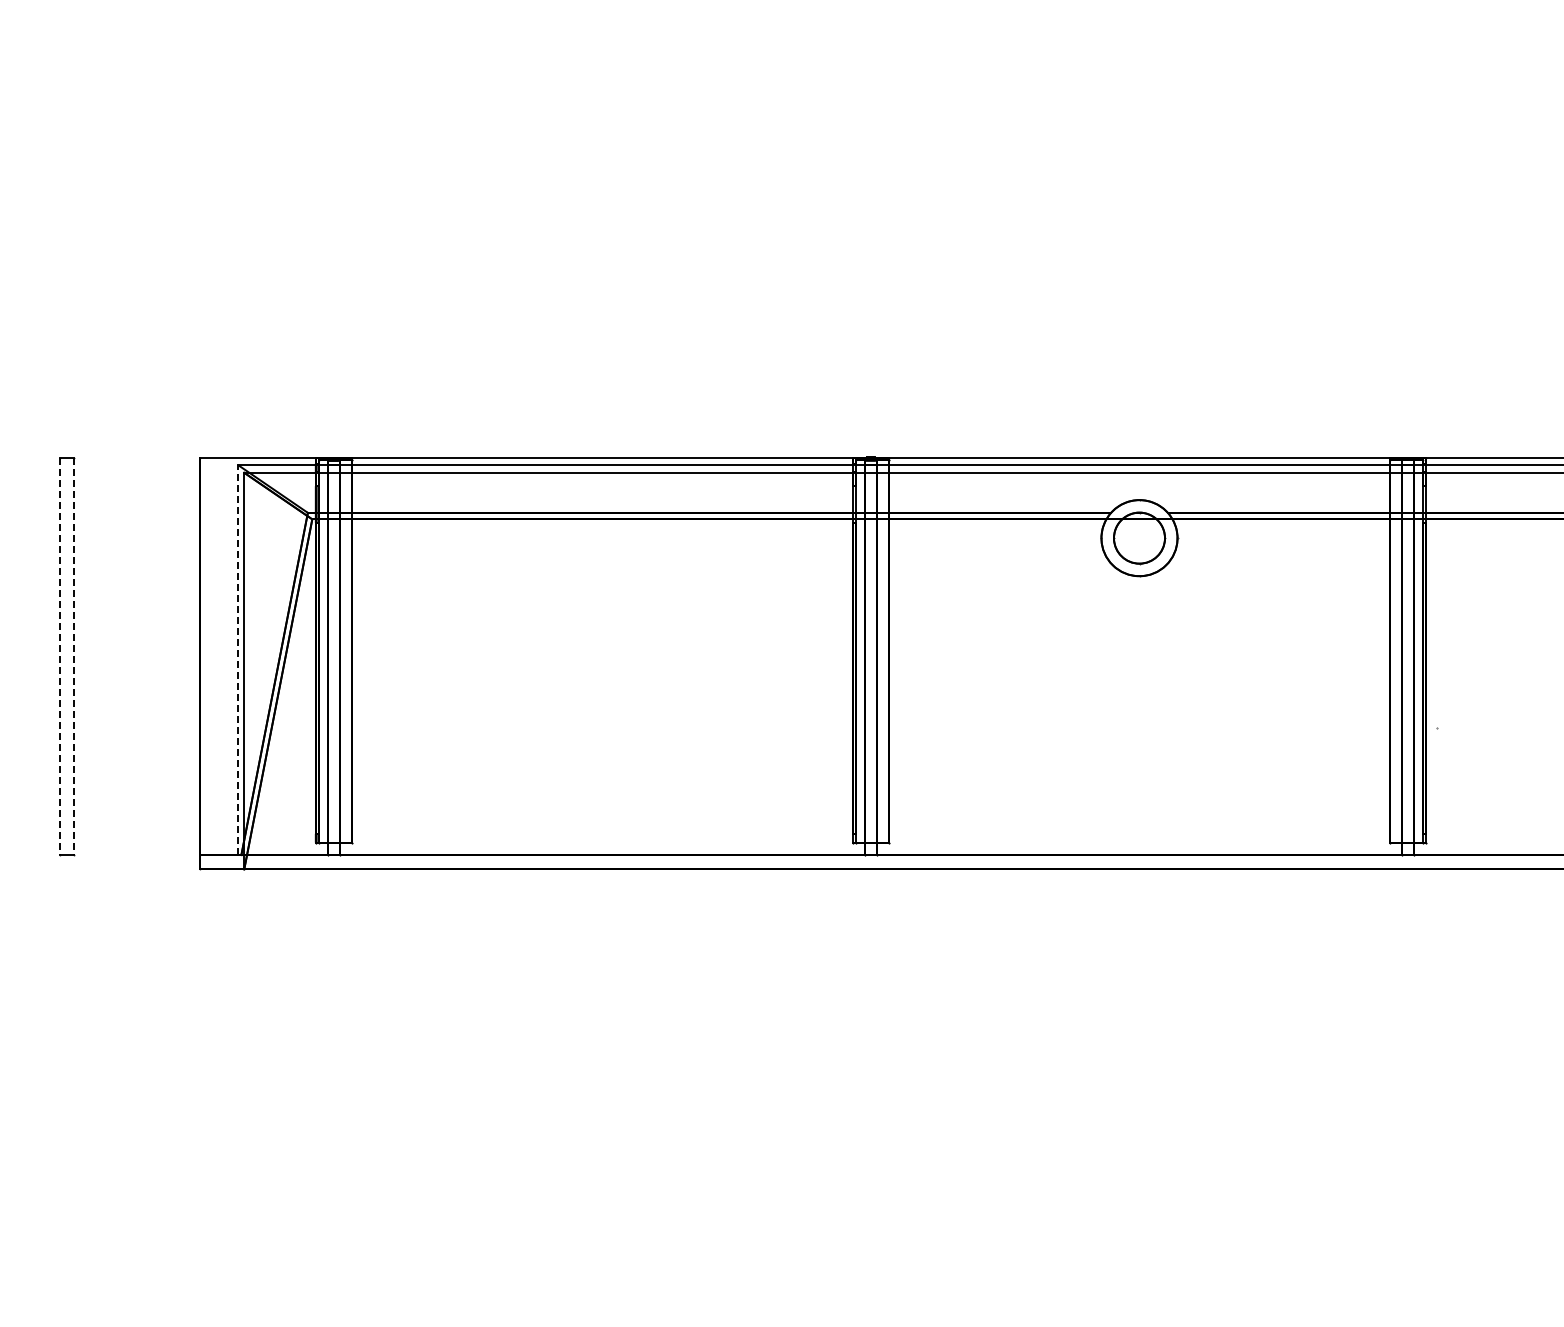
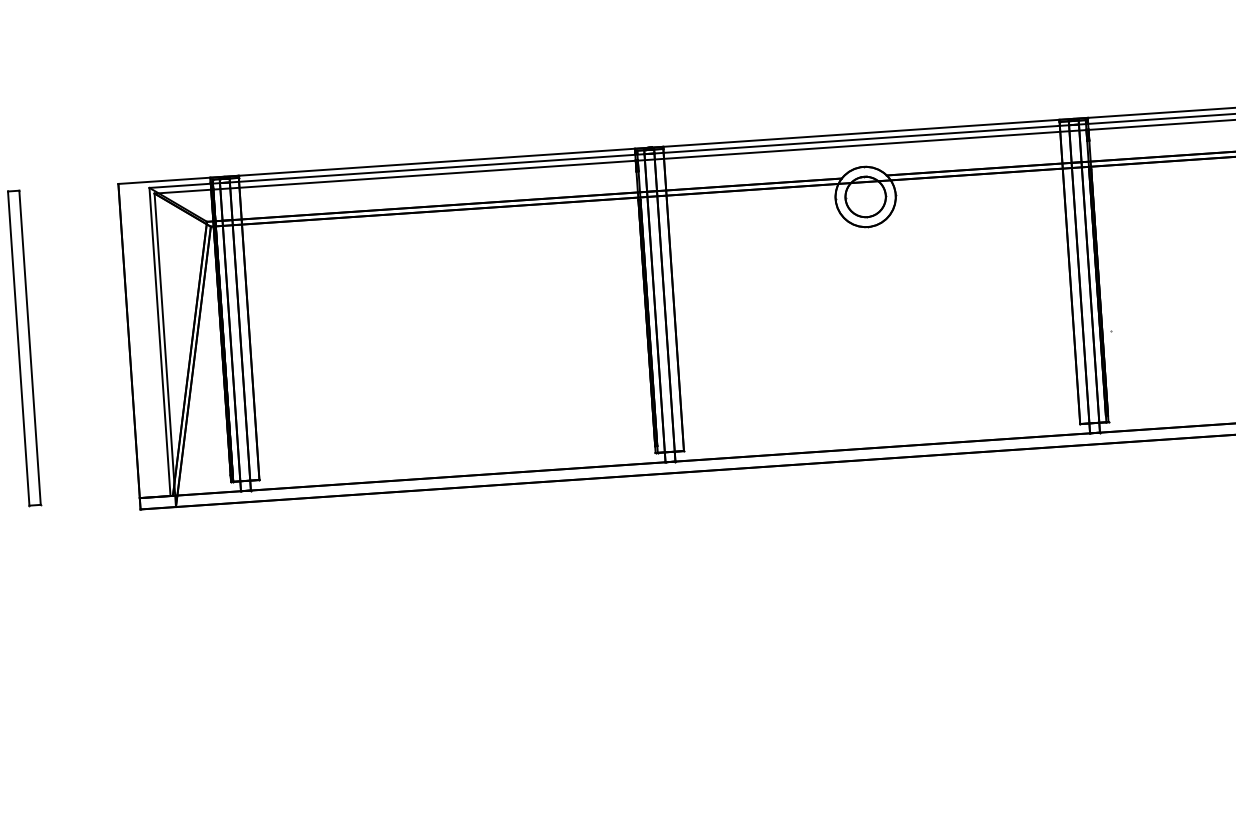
line: (59, 656) -> (18, 348), dashed -> solid
line: (74, 656) -> (30, 347), dashed -> solid
line: (238, 660) -> (160, 342), dashed -> solid

